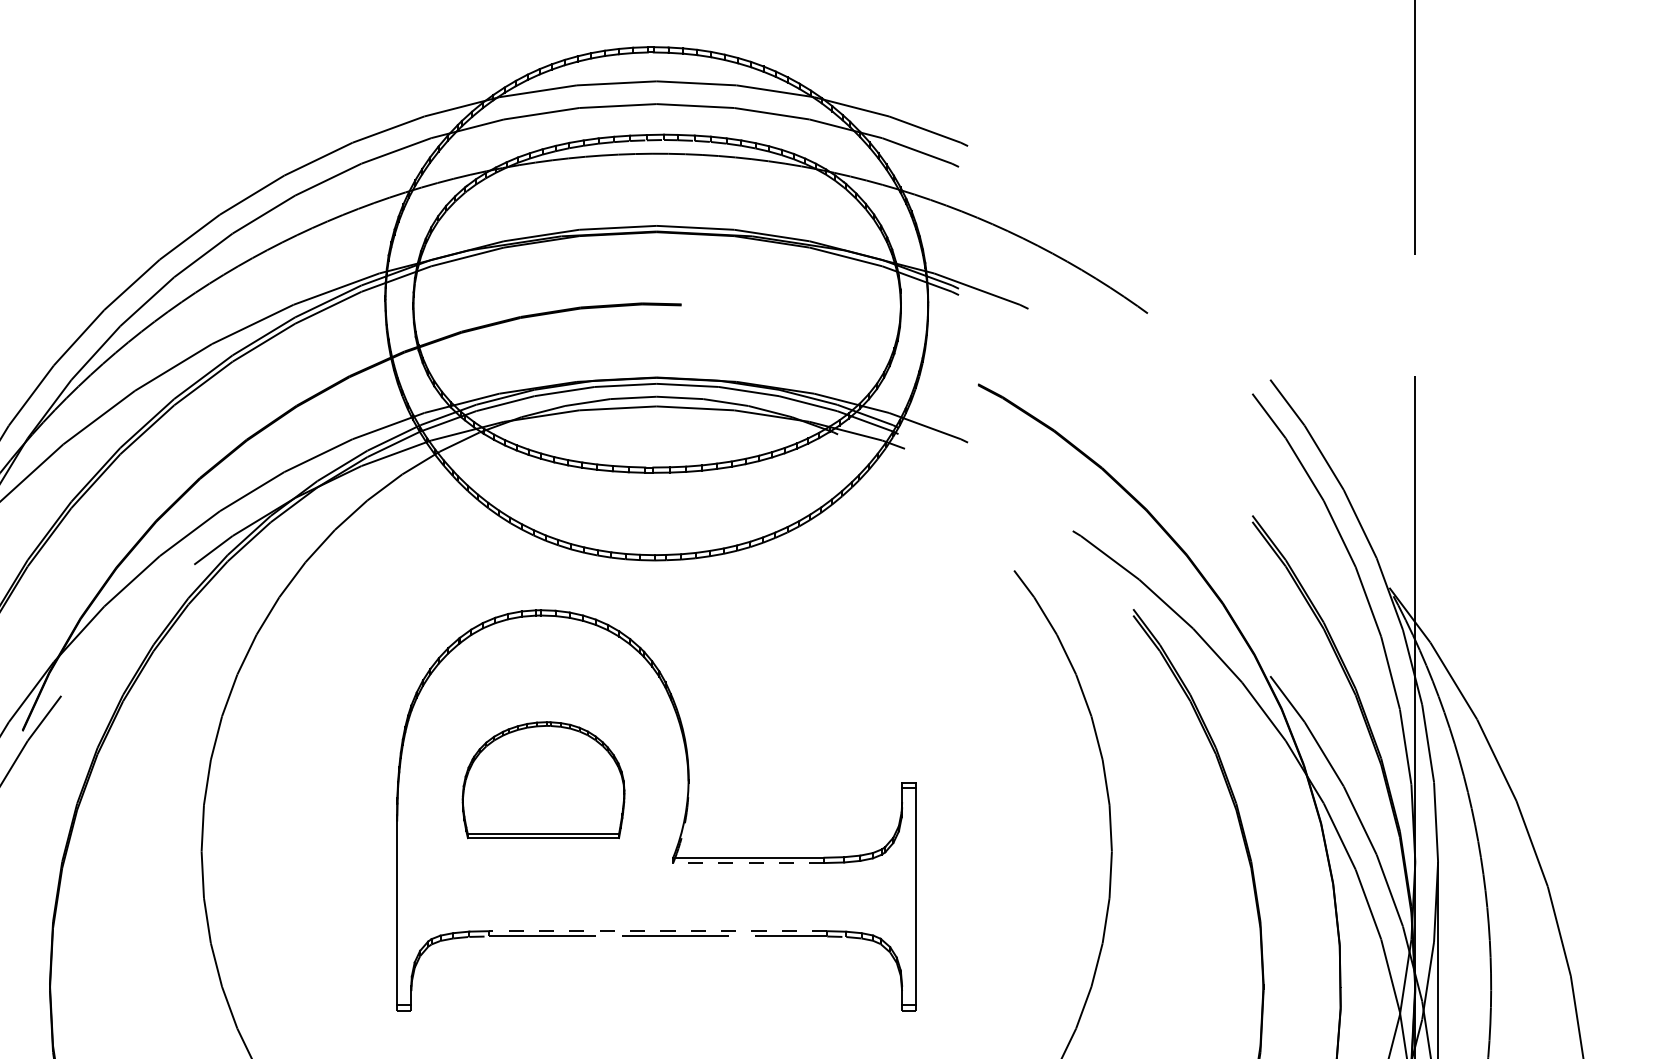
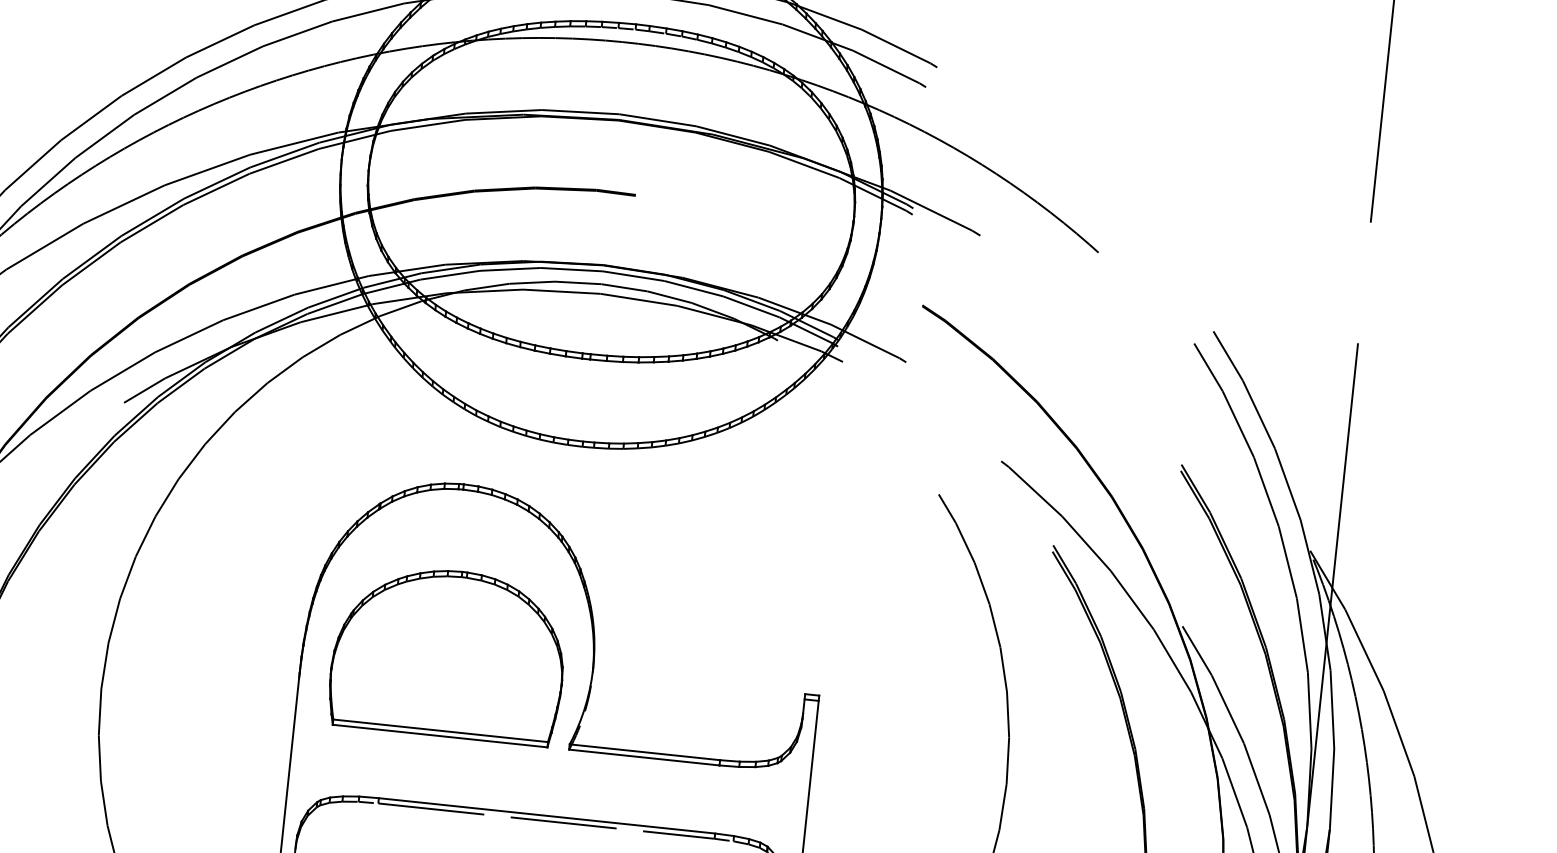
part: (543, 779) -> (448, 653), size x1.43
line: (748, 863) -> (643, 757), dashed -> solid
line: (657, 931) -> (546, 816), dashed -> solid

